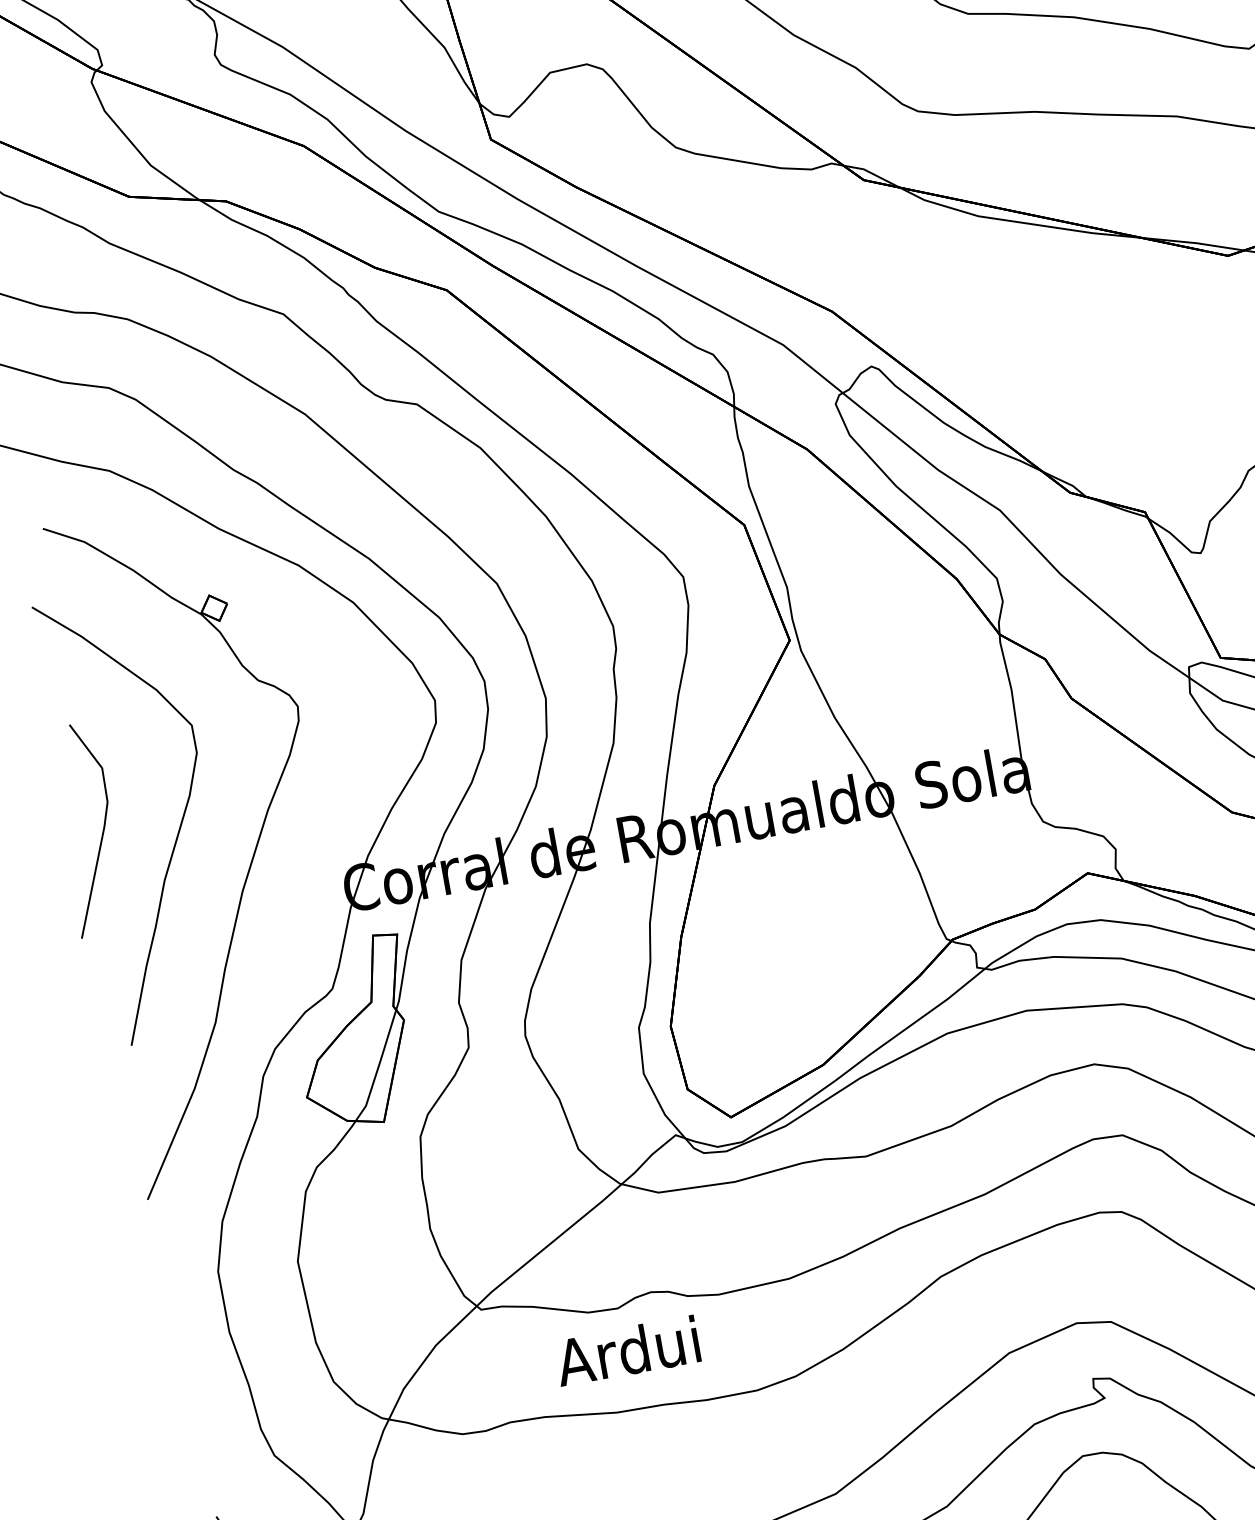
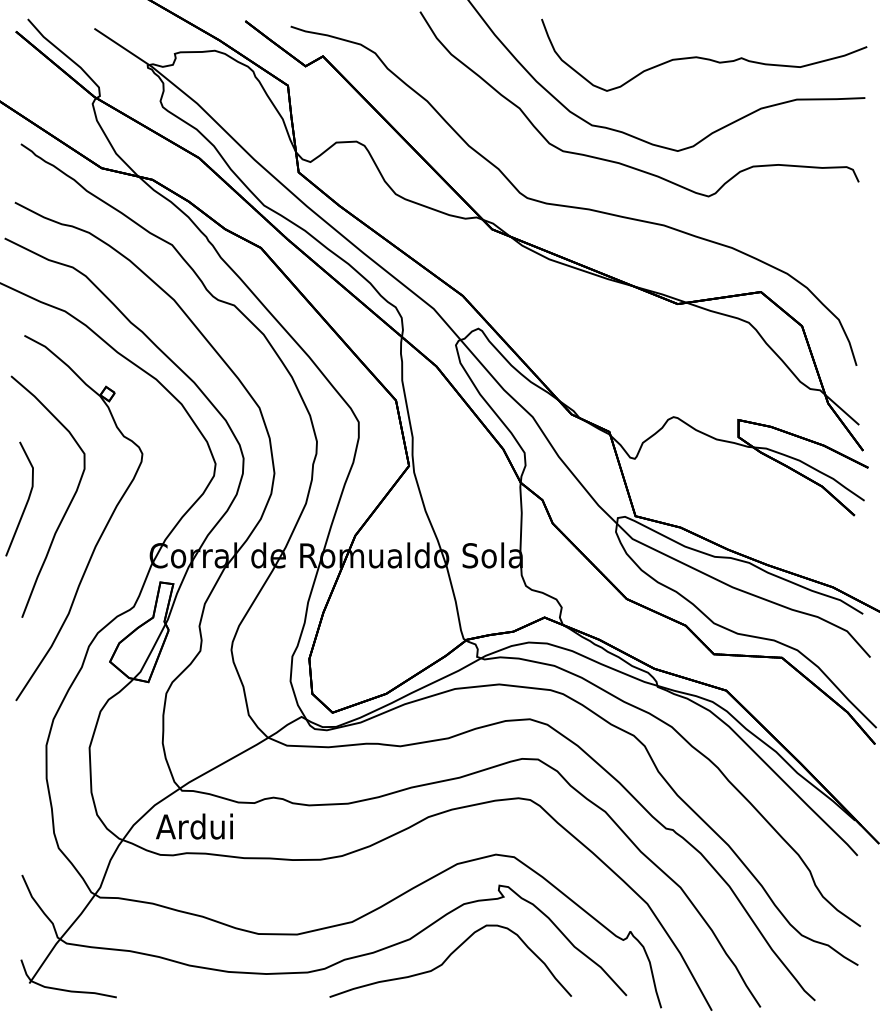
text: (627, 1350) -> (194, 826), moved

